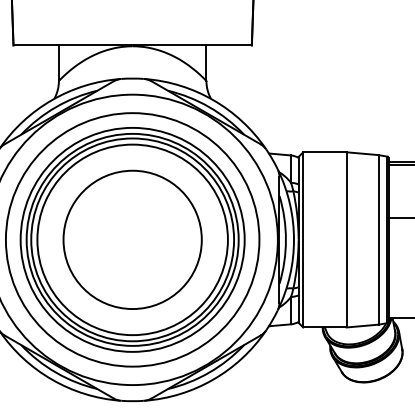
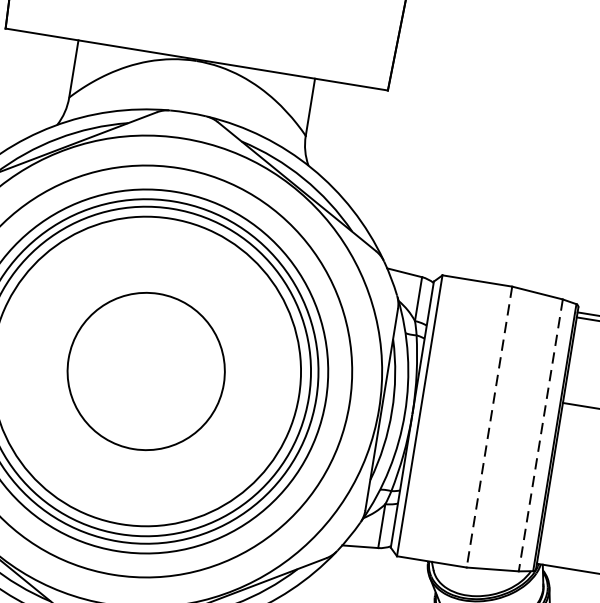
circle: (132, 239) -> (146, 370), size x0.7
line: (346, 239) -> (489, 426), solid -> dashed
line: (378, 239) -> (540, 434), solid -> dashed

